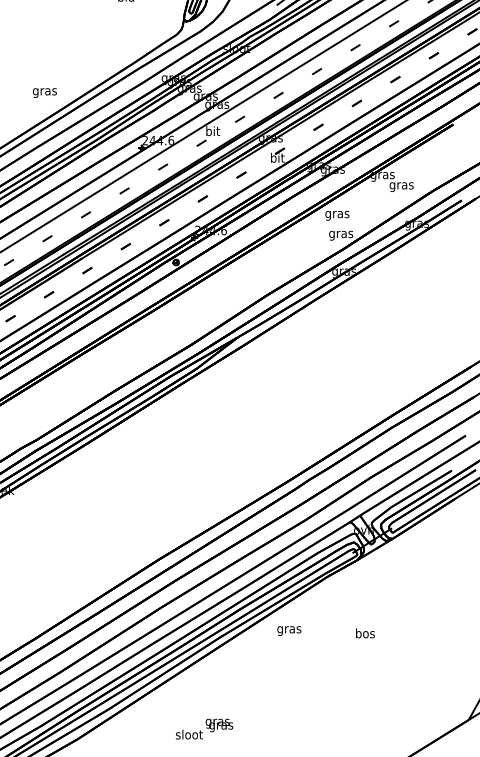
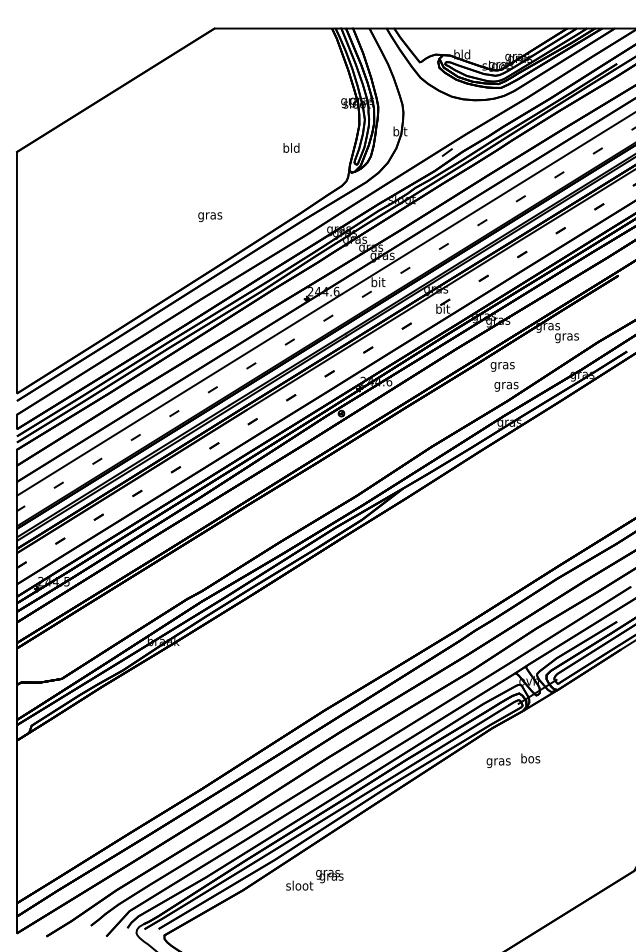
text: (45, 93) -> (210, 217), moved
text: (289, 630) -> (498, 762), moved
text: (365, 633) -> (530, 758), moved
text: (204, 729) -> (314, 880), moved

